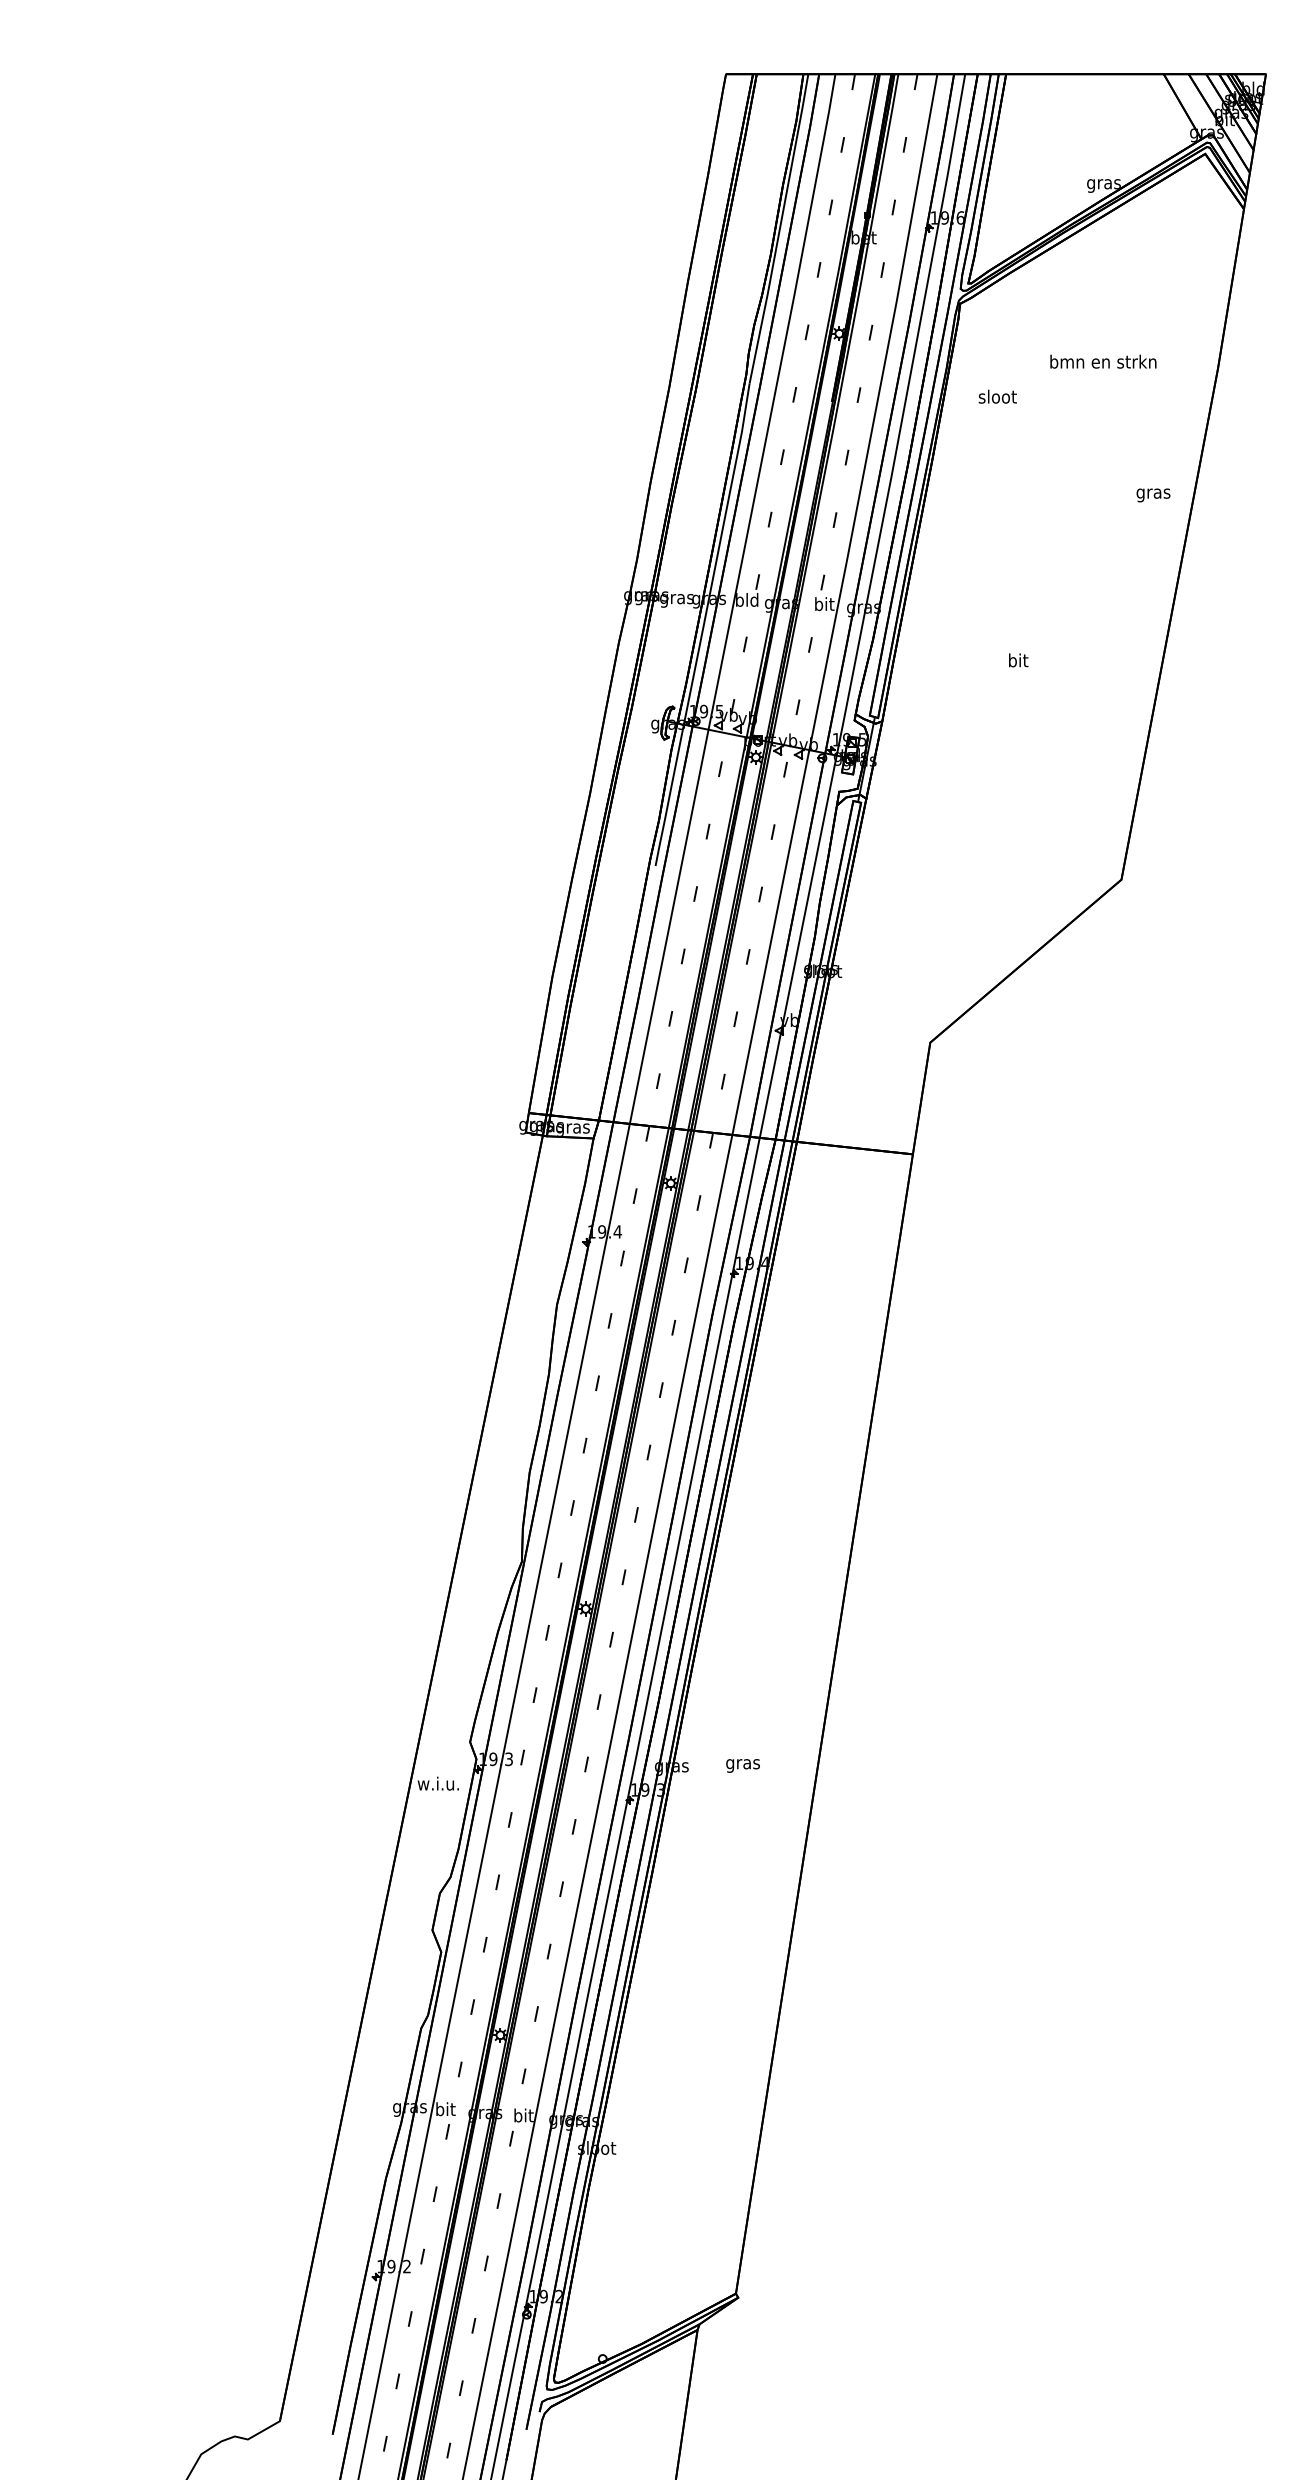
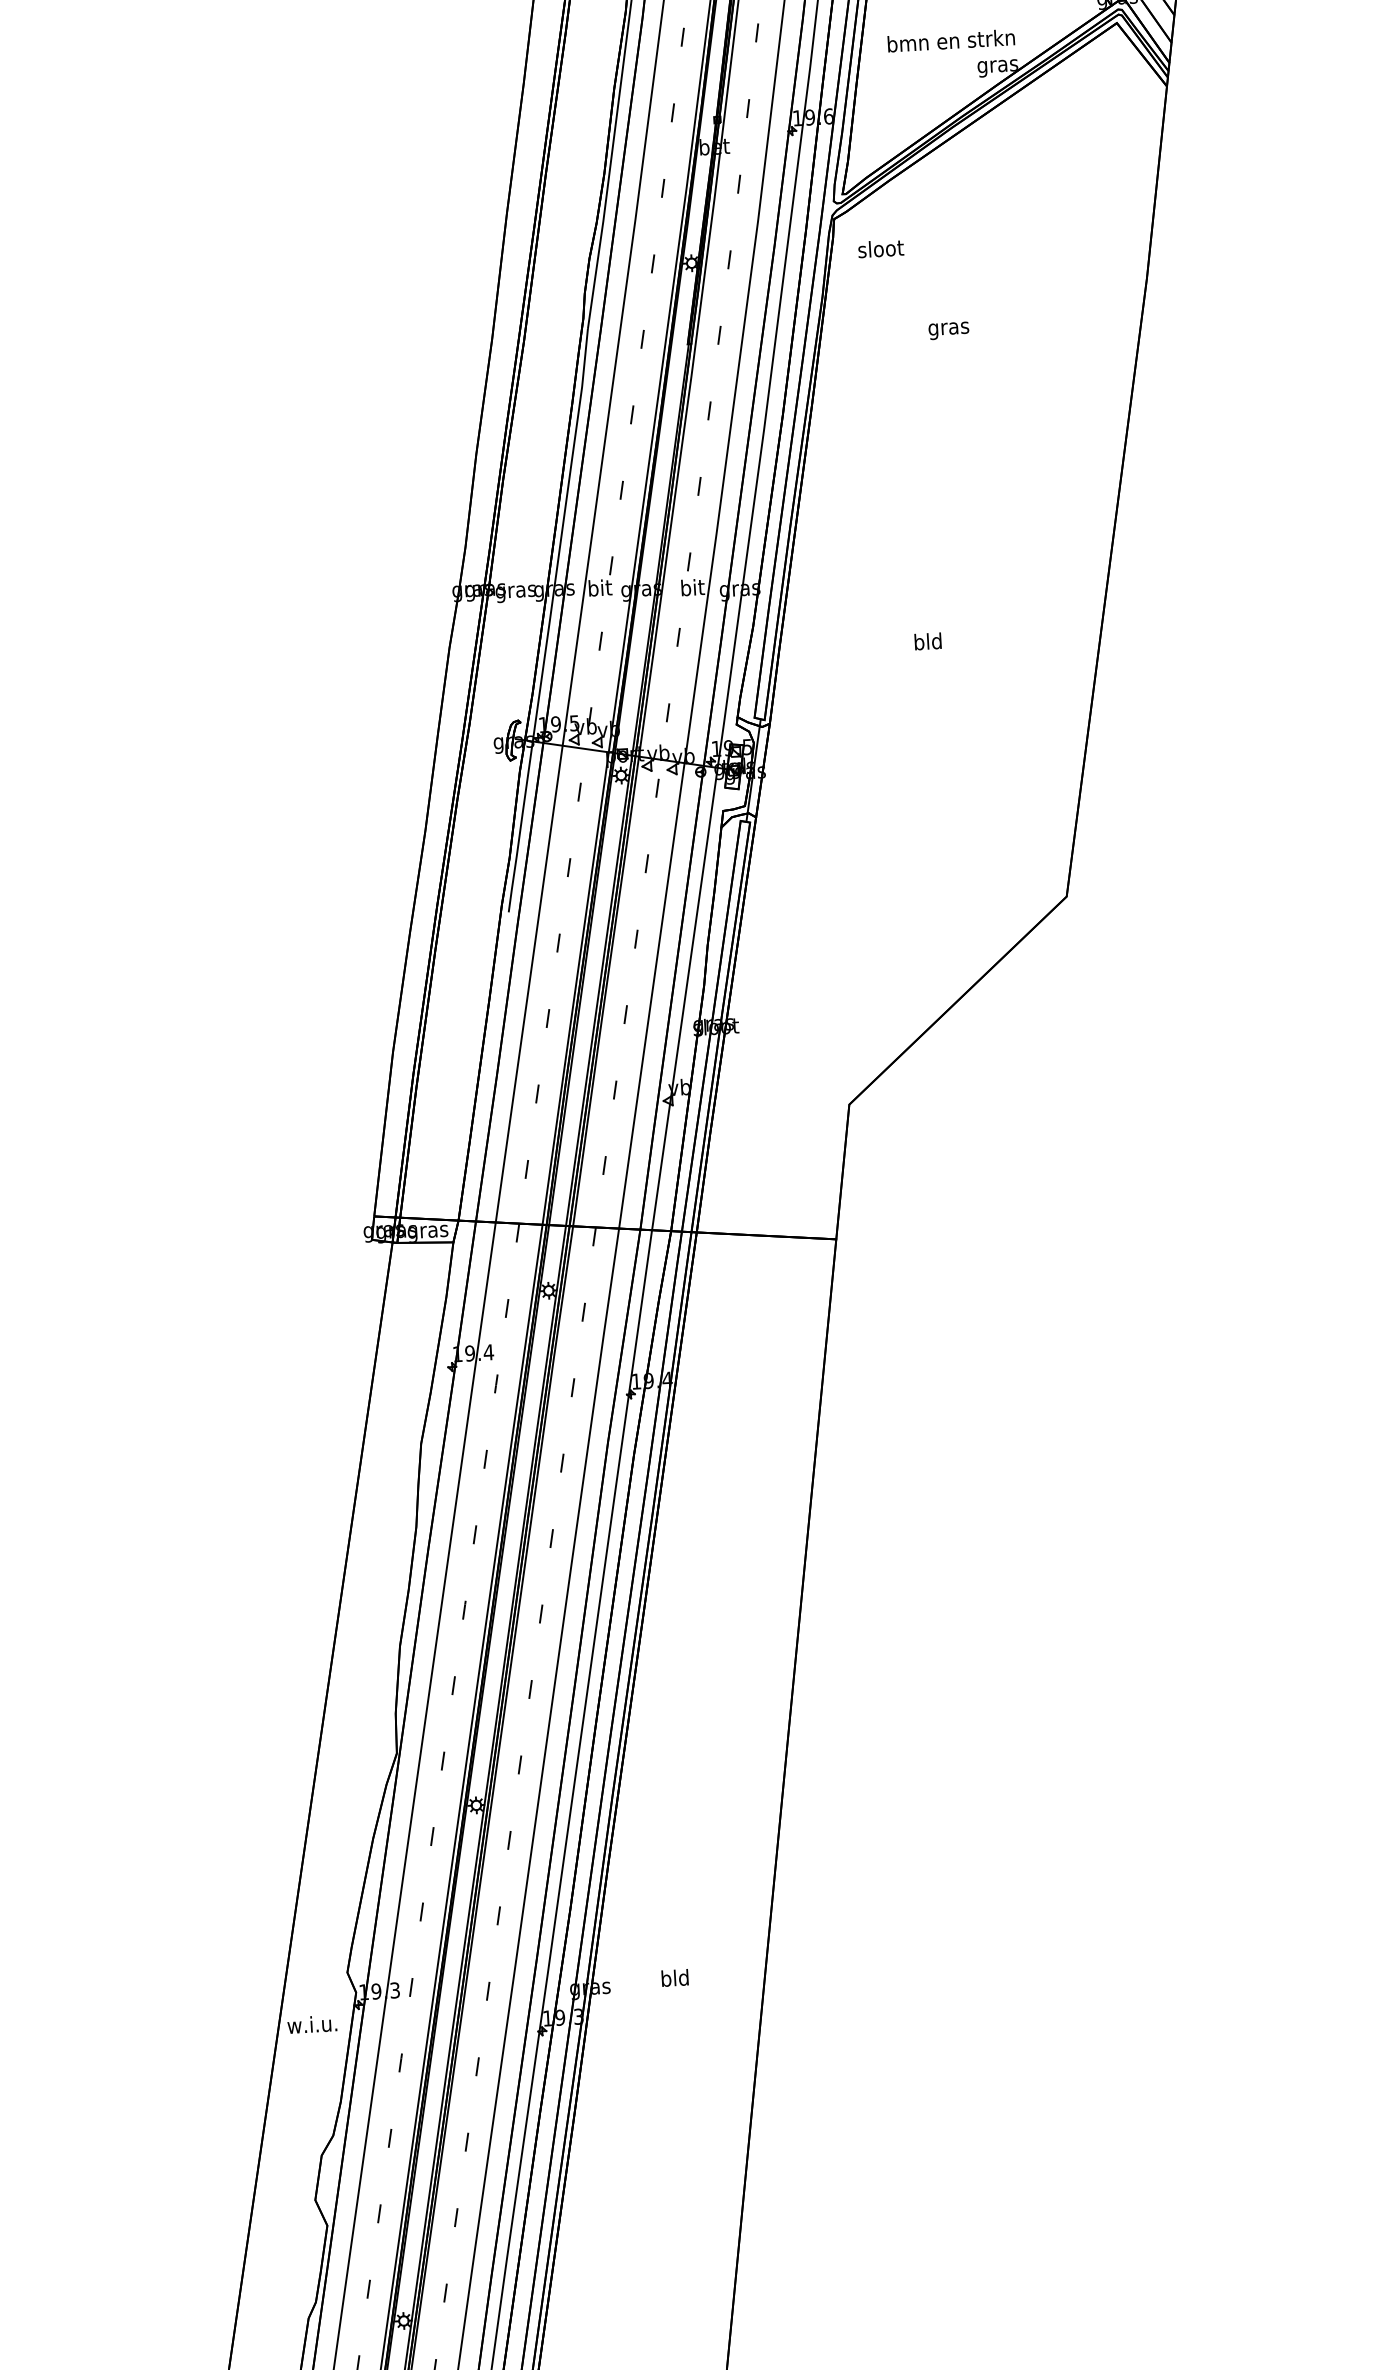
text: (1103, 361) -> (951, 40), moved
text: (997, 396) -> (880, 248), moved
text: (1153, 495) -> (948, 330), moved
text: (747, 599) -> (600, 587), bld -> bit
text: (1018, 660) -> (928, 641), bit -> bld
text: (742, 1763) -> (674, 1979), gras -> bld

